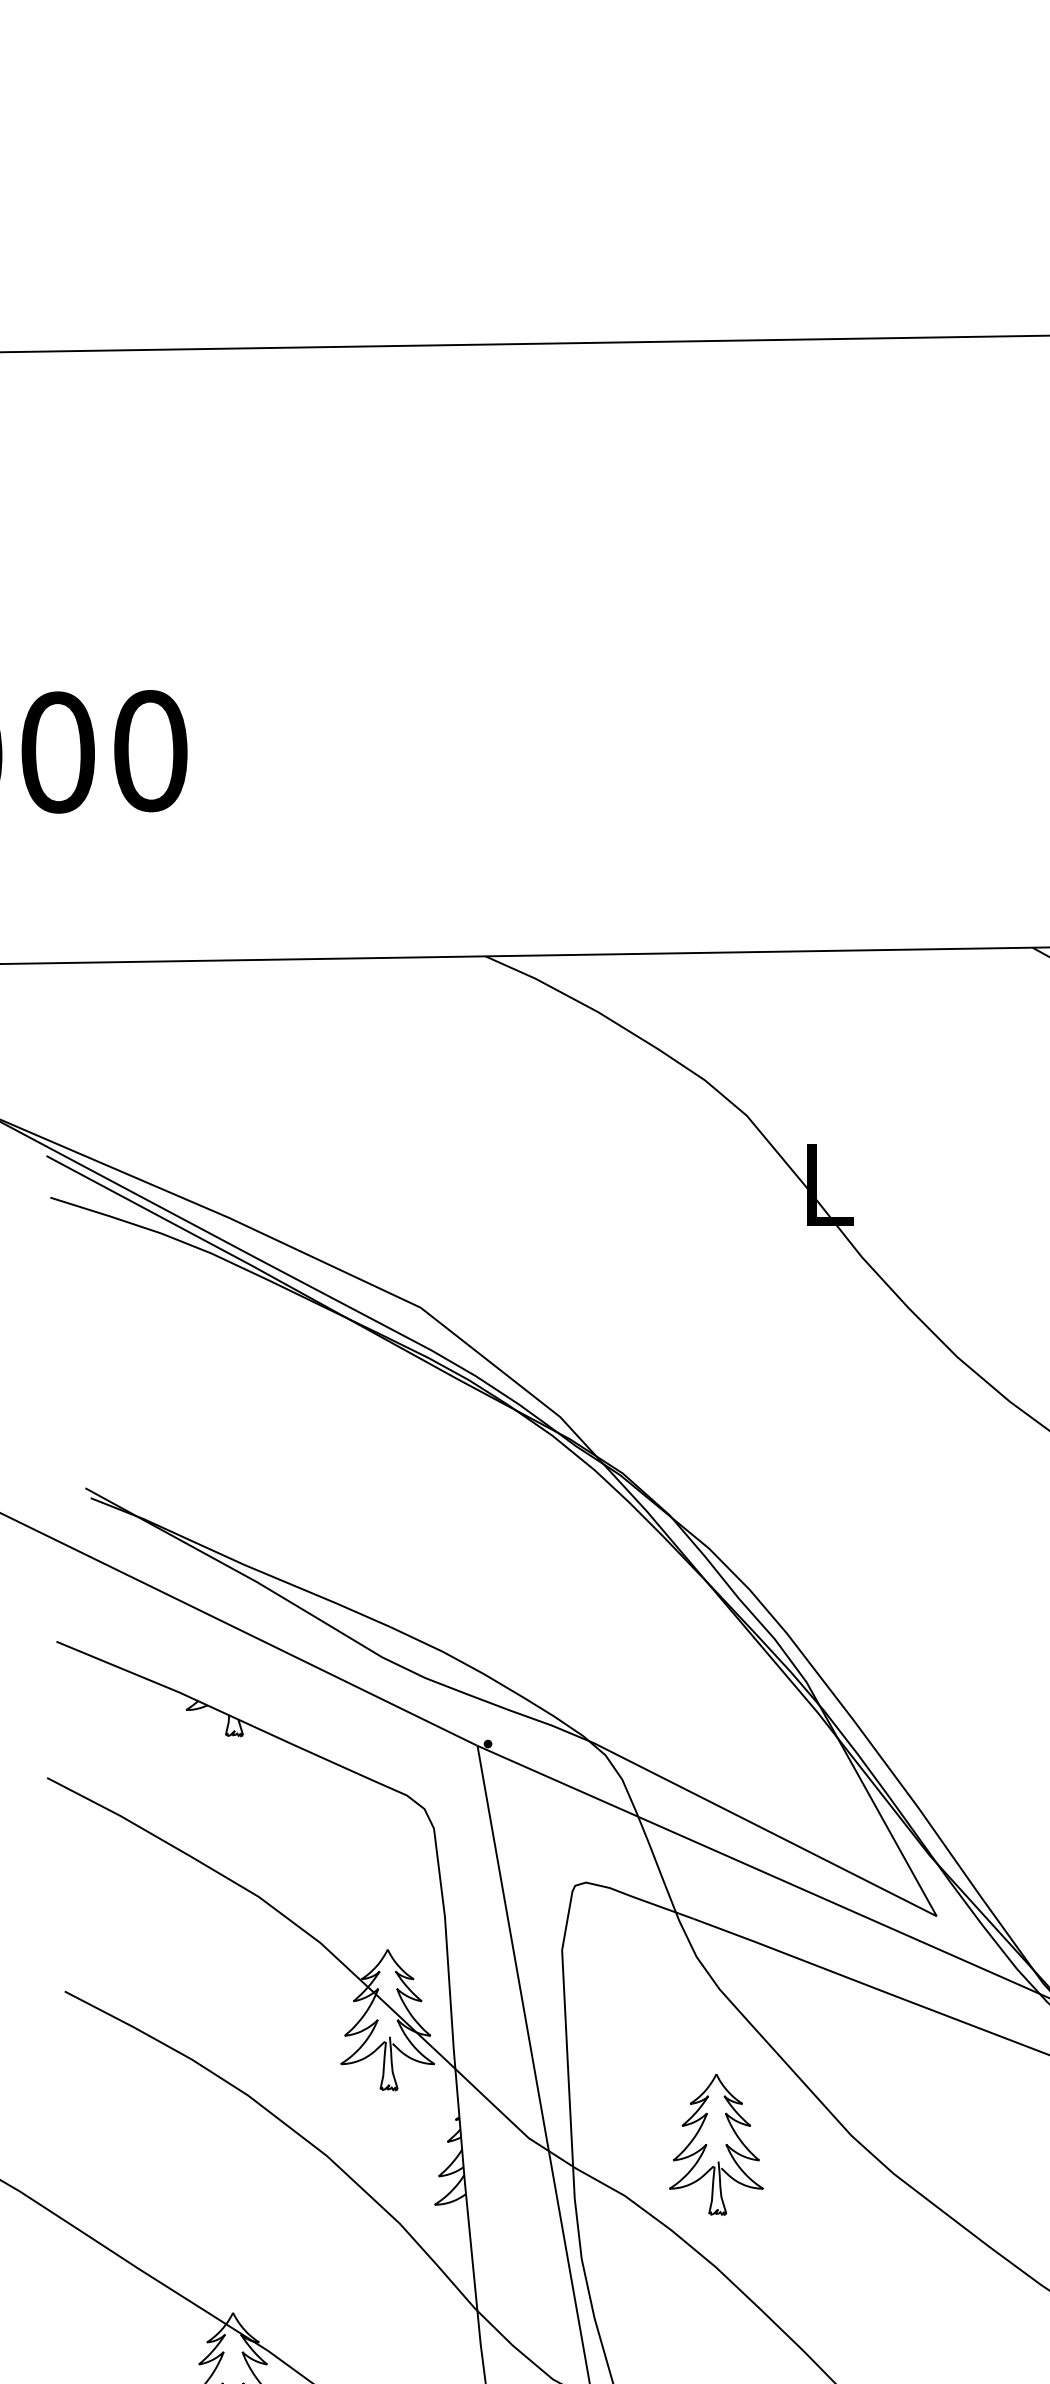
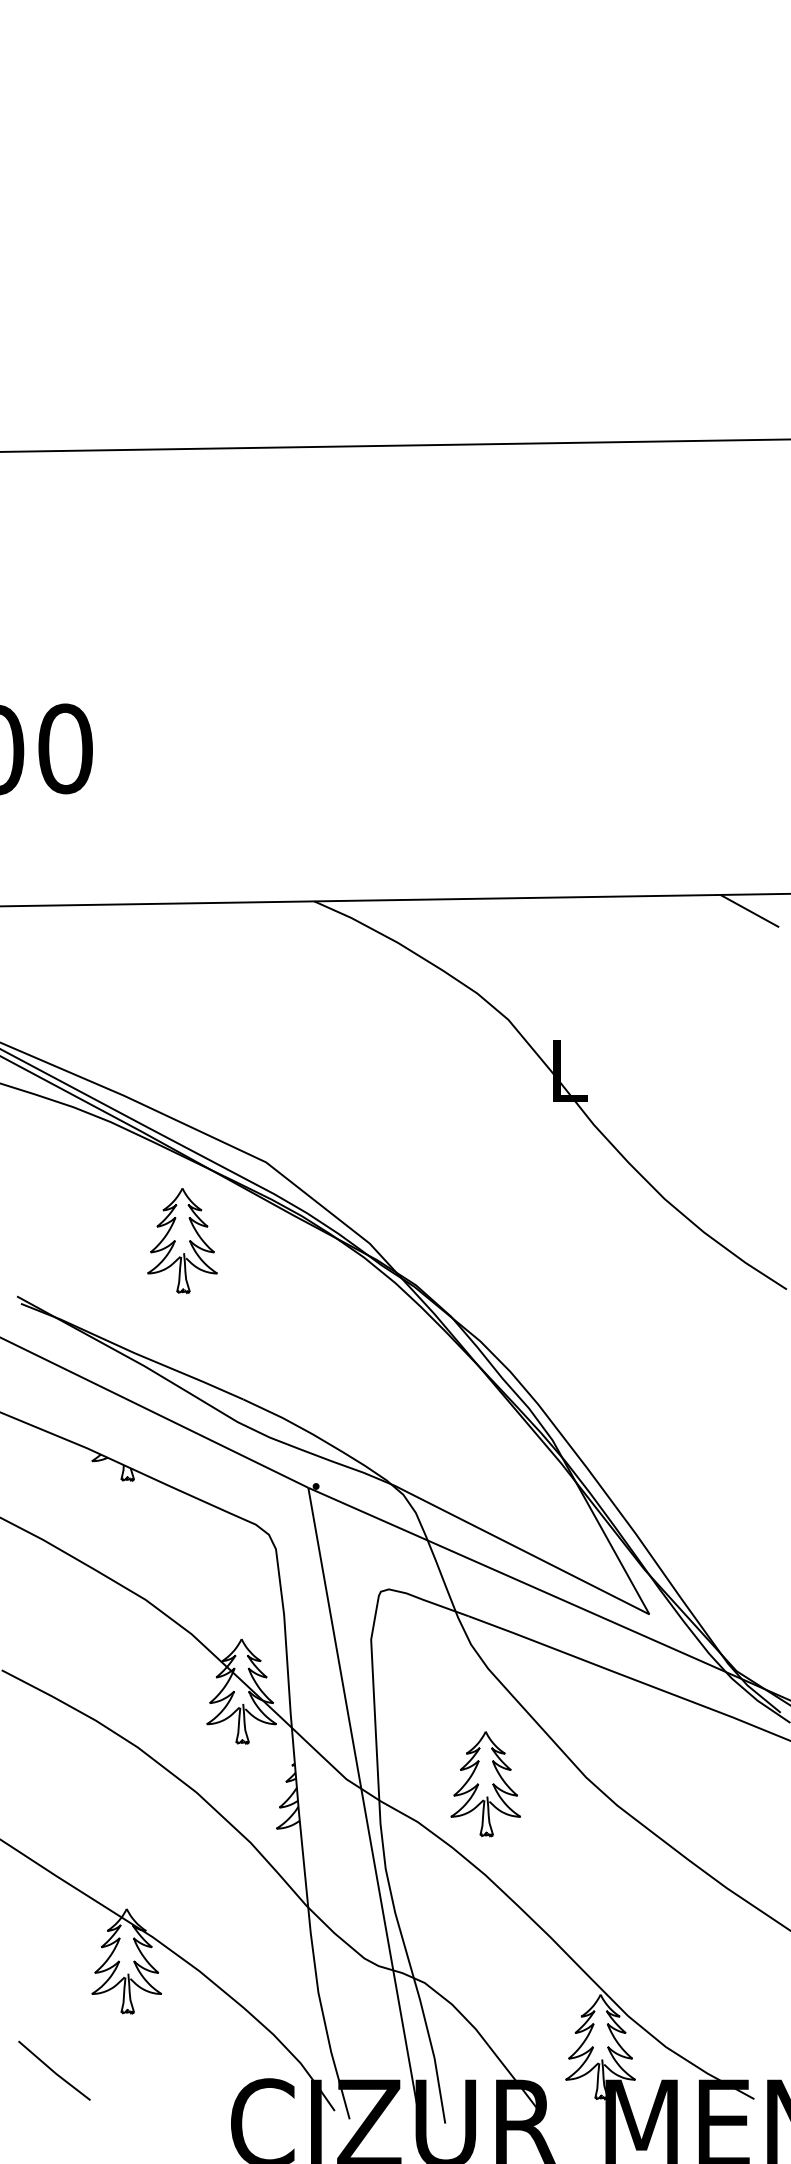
part: (308, 1412) -> (182, 1240), added

